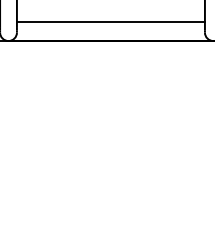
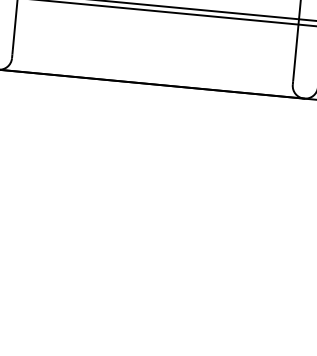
line: (110, 22) -> (153, 56), removed

